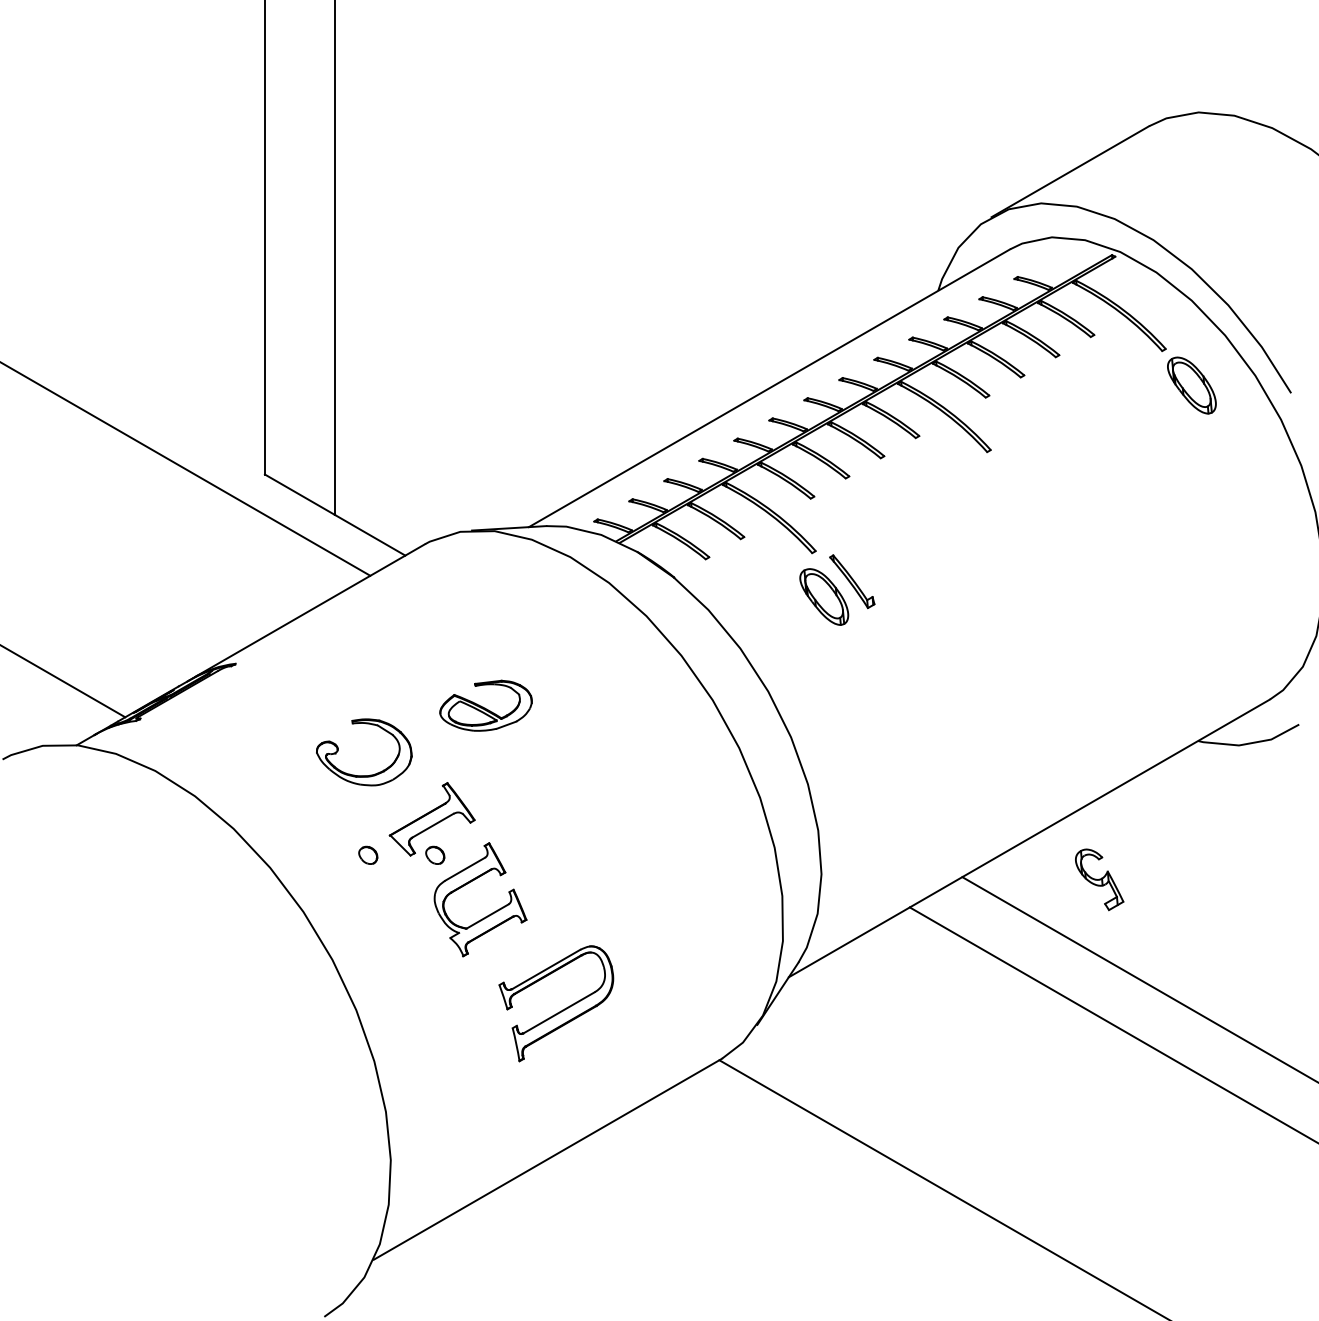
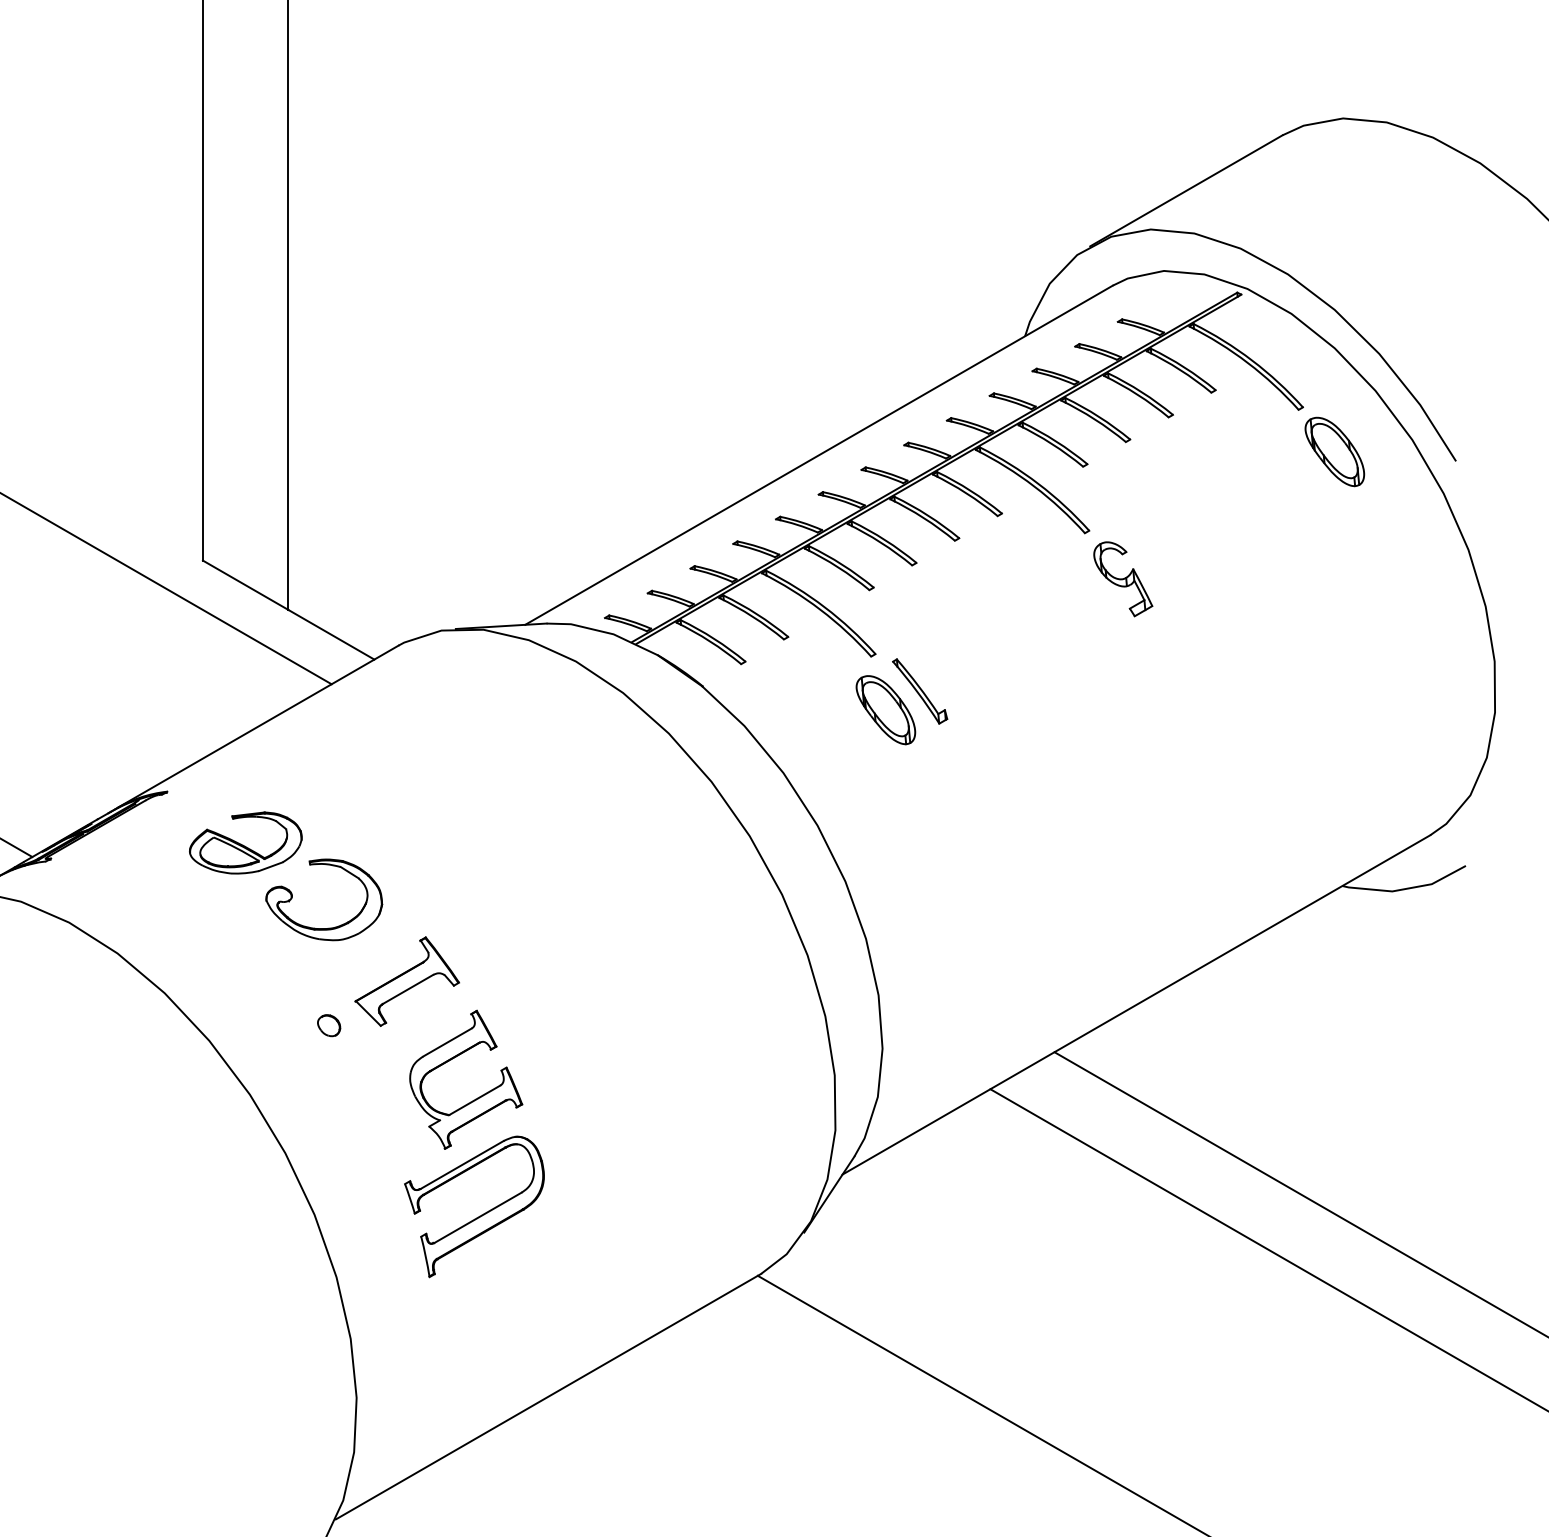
part: (485, 705) -> (245, 842), moved
part: (435, 854) -> (411, 1024), removed
part: (1099, 879) -> (1123, 578), moved
part: (562, 1009) -> (482, 1213), moved

